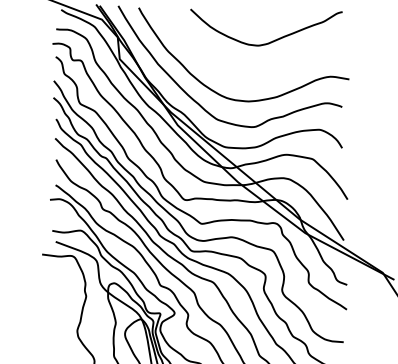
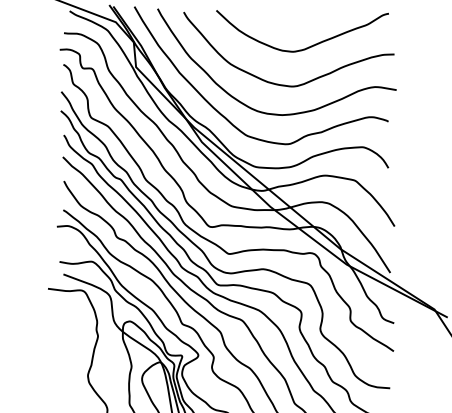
curve: (252, 74) -> (286, 84), added

